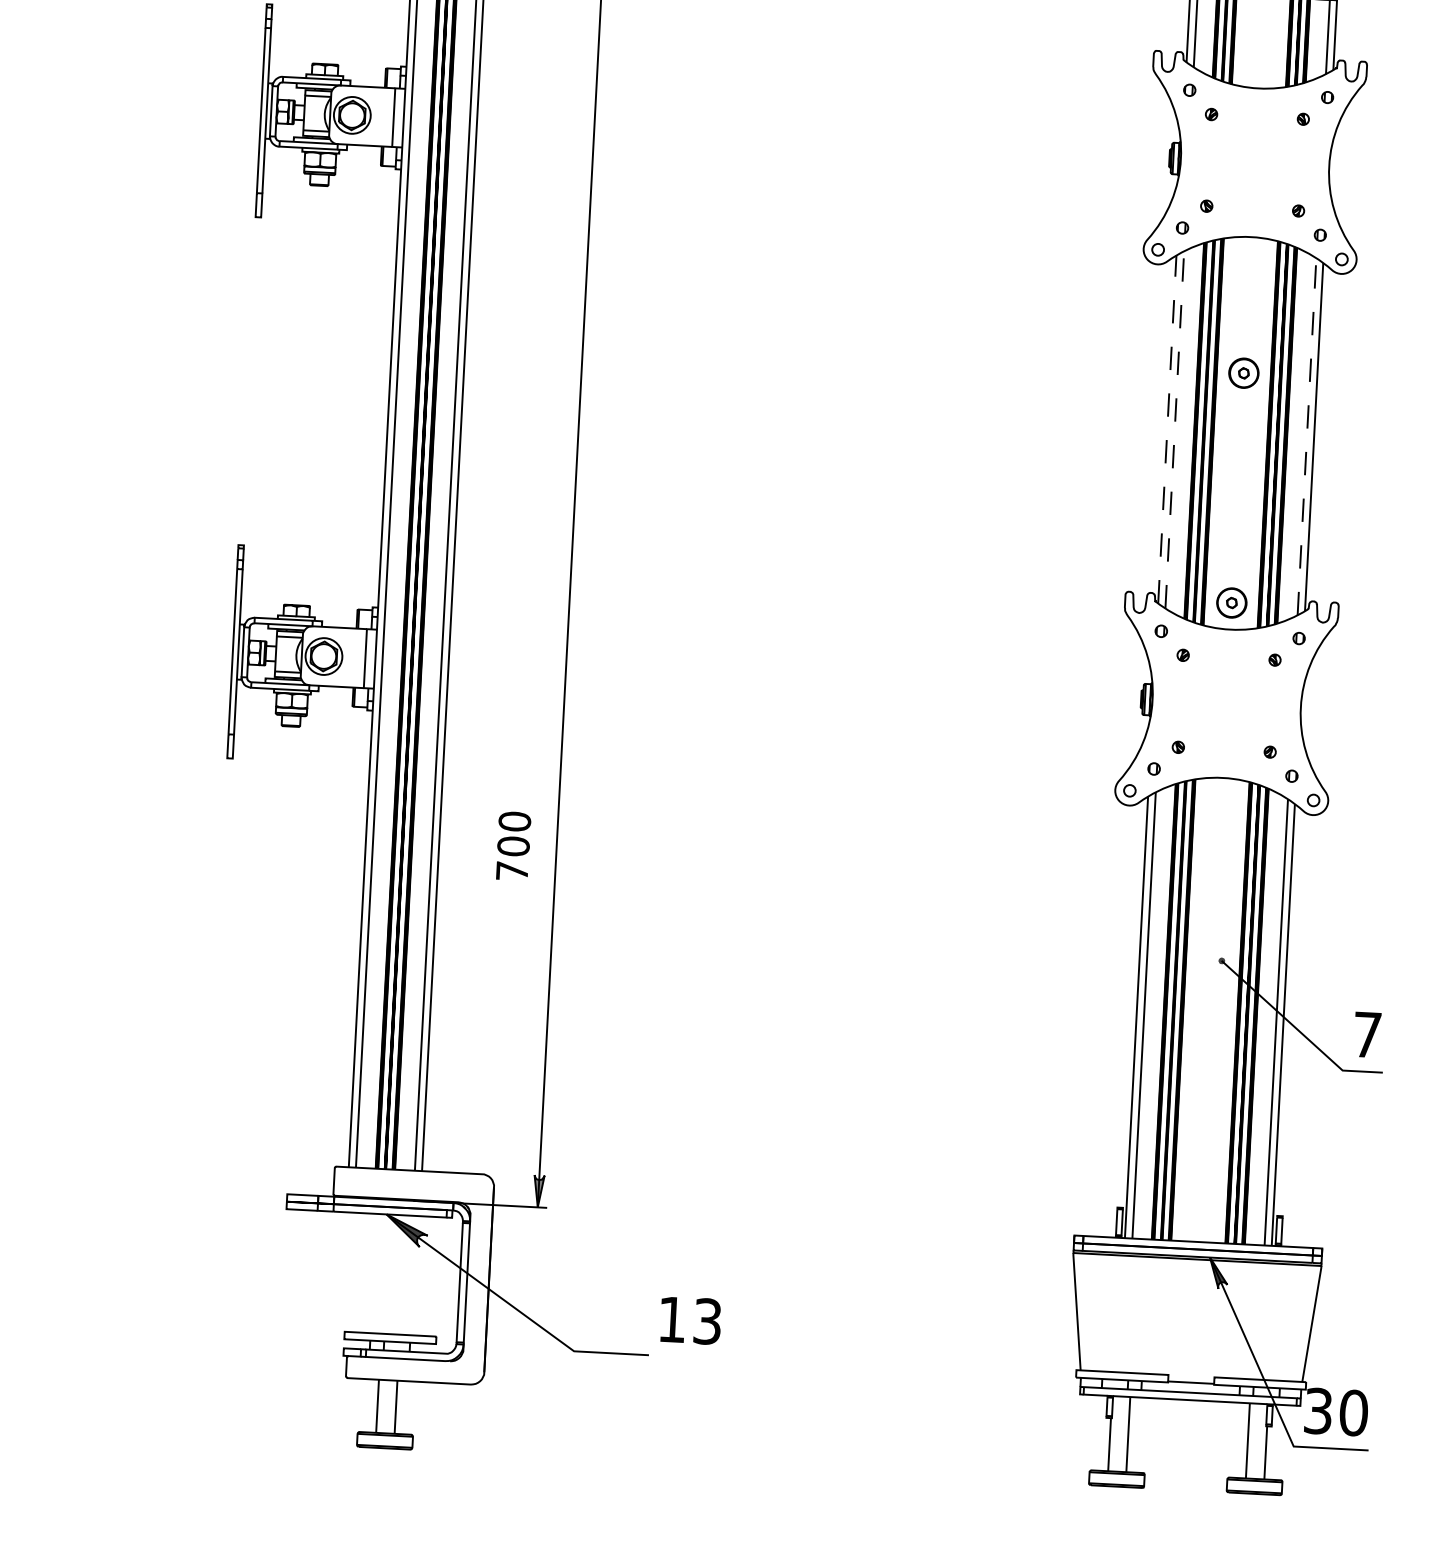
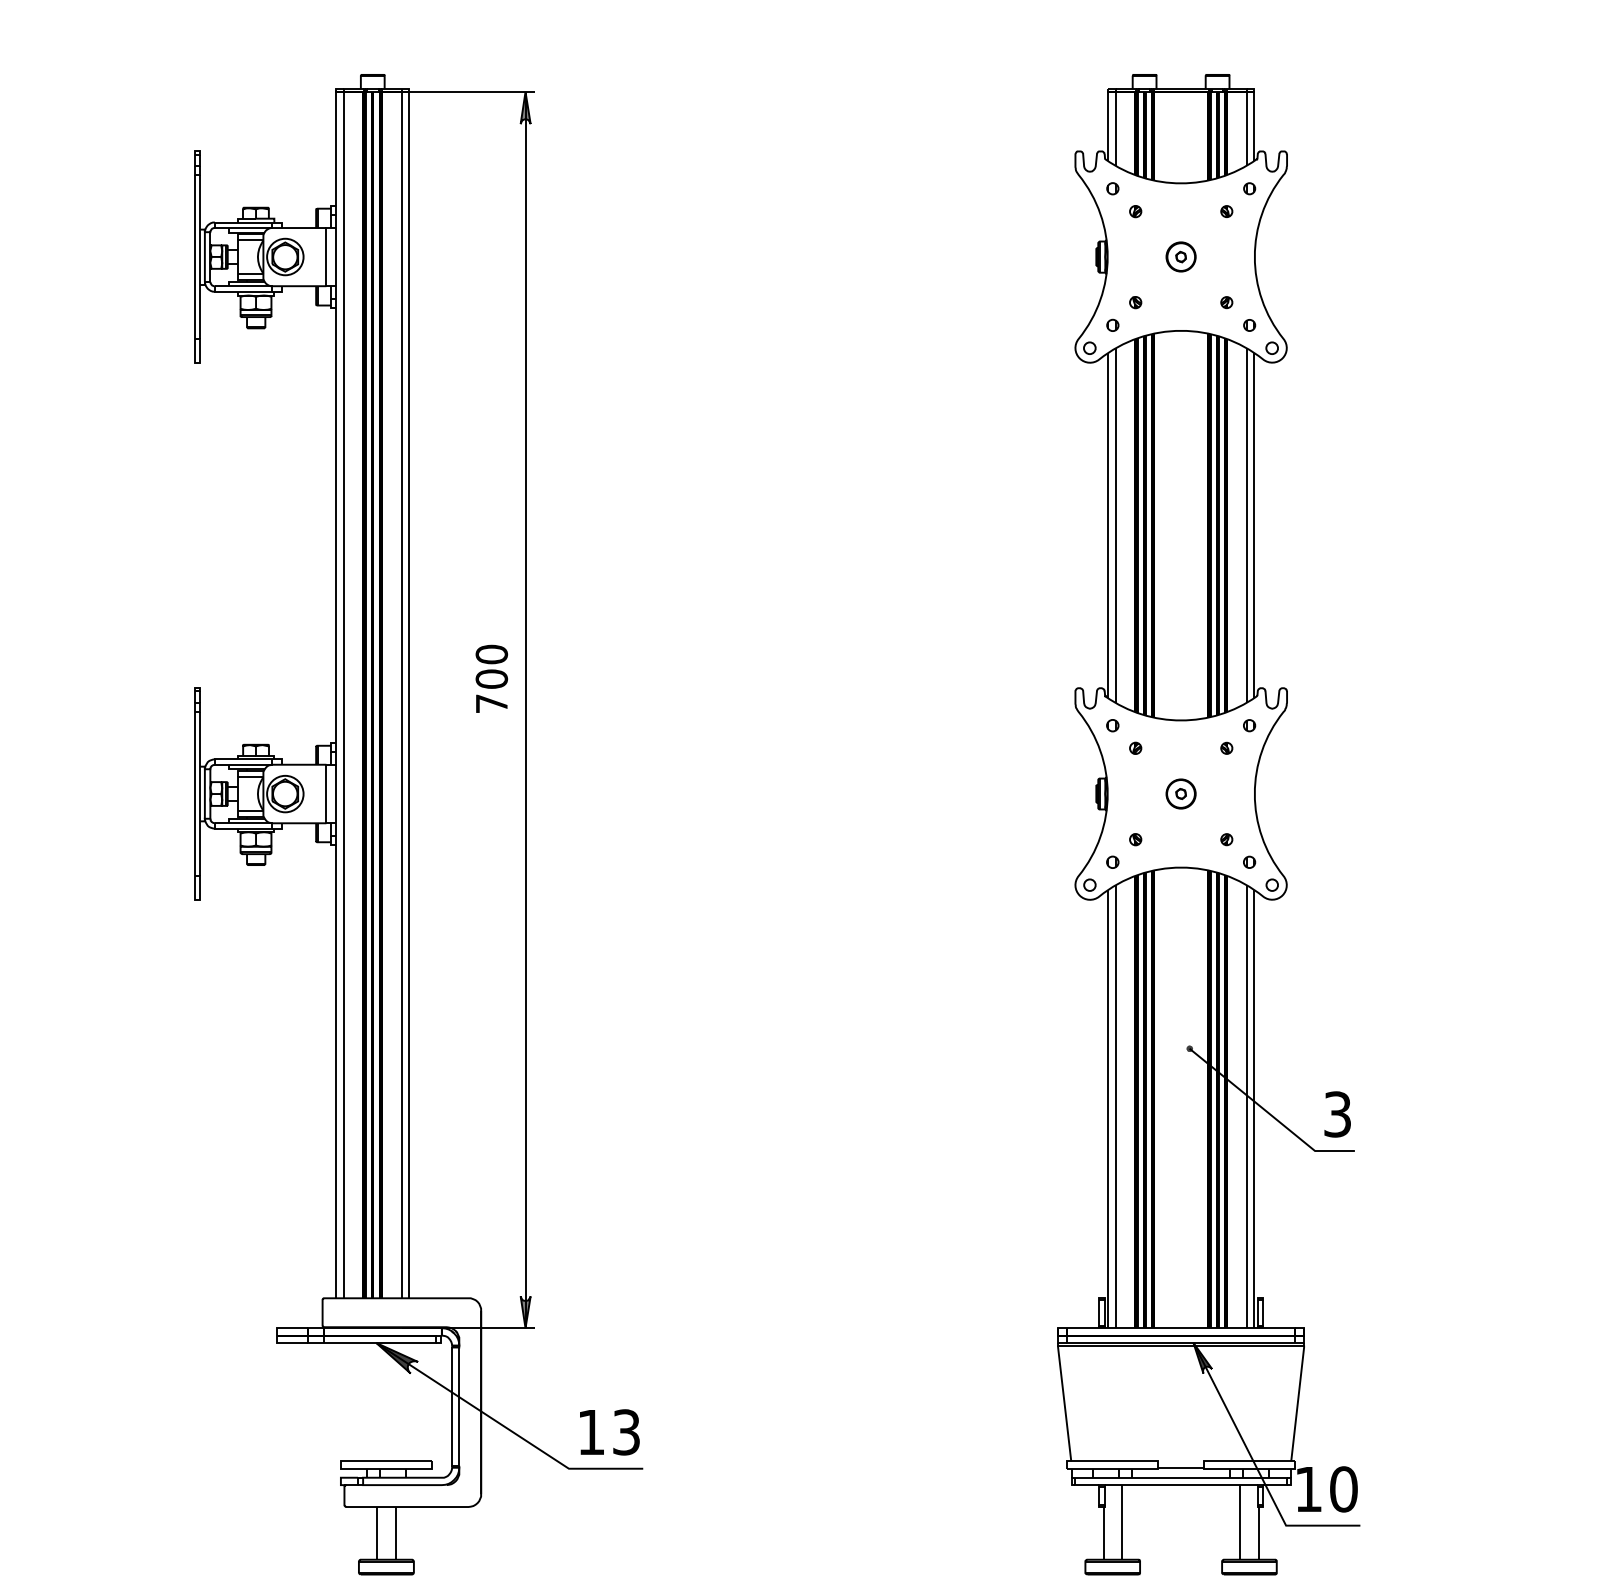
part: (1243, 372) -> (1180, 256), moved
line: (1174, 428) -> (1115, 524), dashed -> solid
line: (1167, 429) -> (1108, 525), dashed -> solid
line: (1306, 435) -> (1246, 524), dashed -> solid
part: (1231, 602) -> (1180, 793), moved
text: (513, 845) -> (491, 678), moved
text: (1367, 1034) -> (1337, 1114), 7 -> 3
text: (690, 1320) -> (609, 1432), moved
text: (1318, 1411) -> (1308, 1489), 30 -> 10

